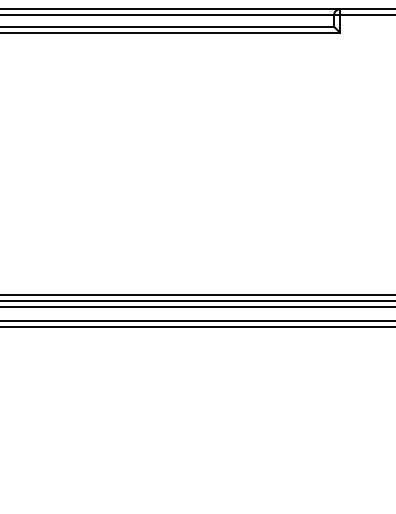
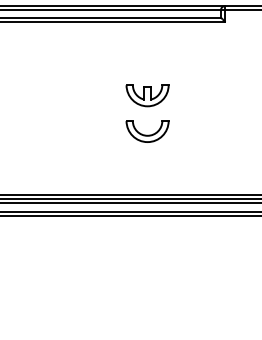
part: (222, 144) -> (147, 95), added
part: (222, 198) -> (147, 131), added

